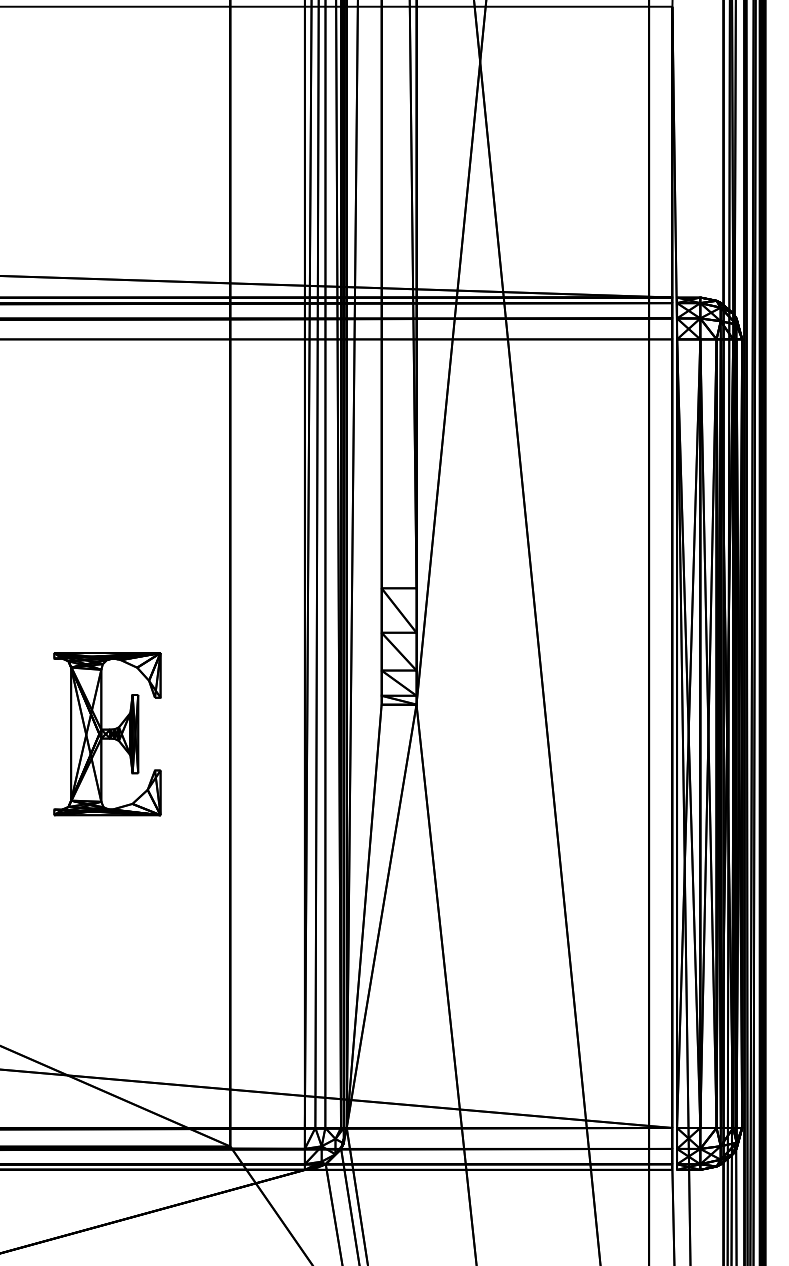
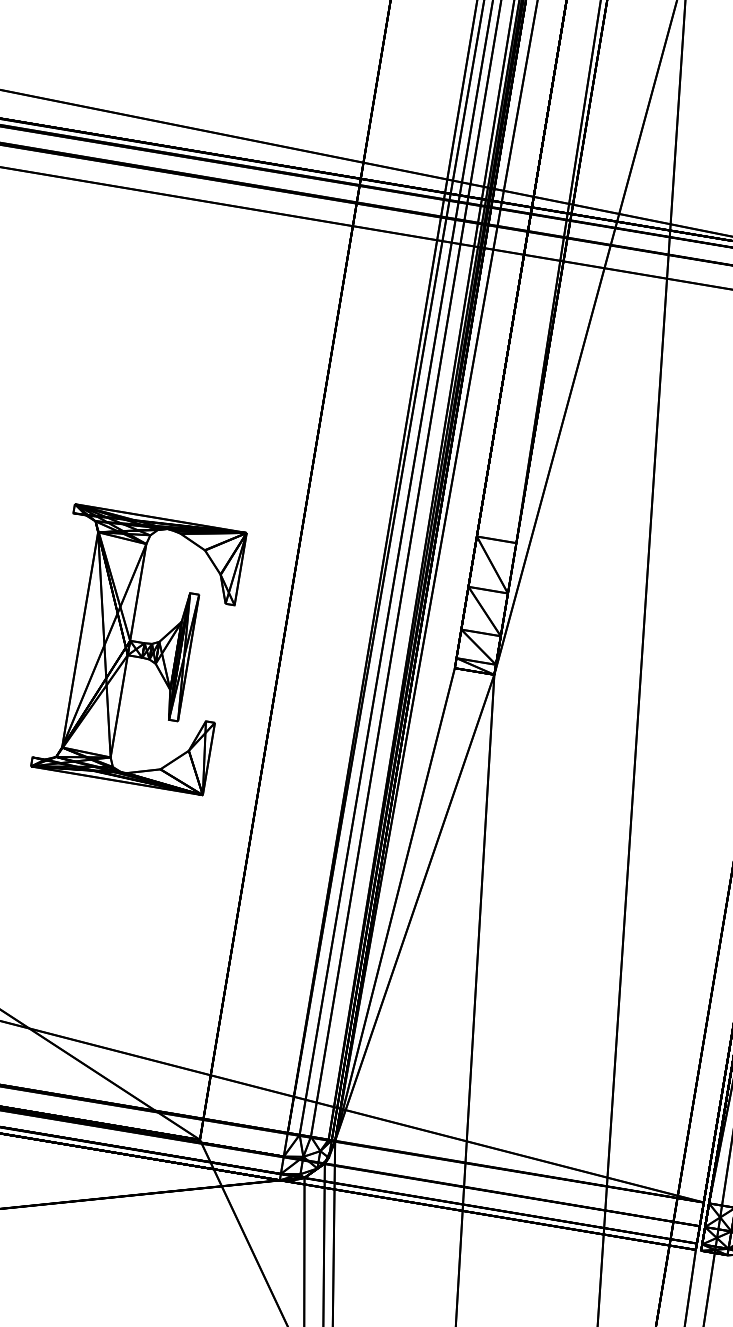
part: (107, 733) -> (139, 648), size x1.43

